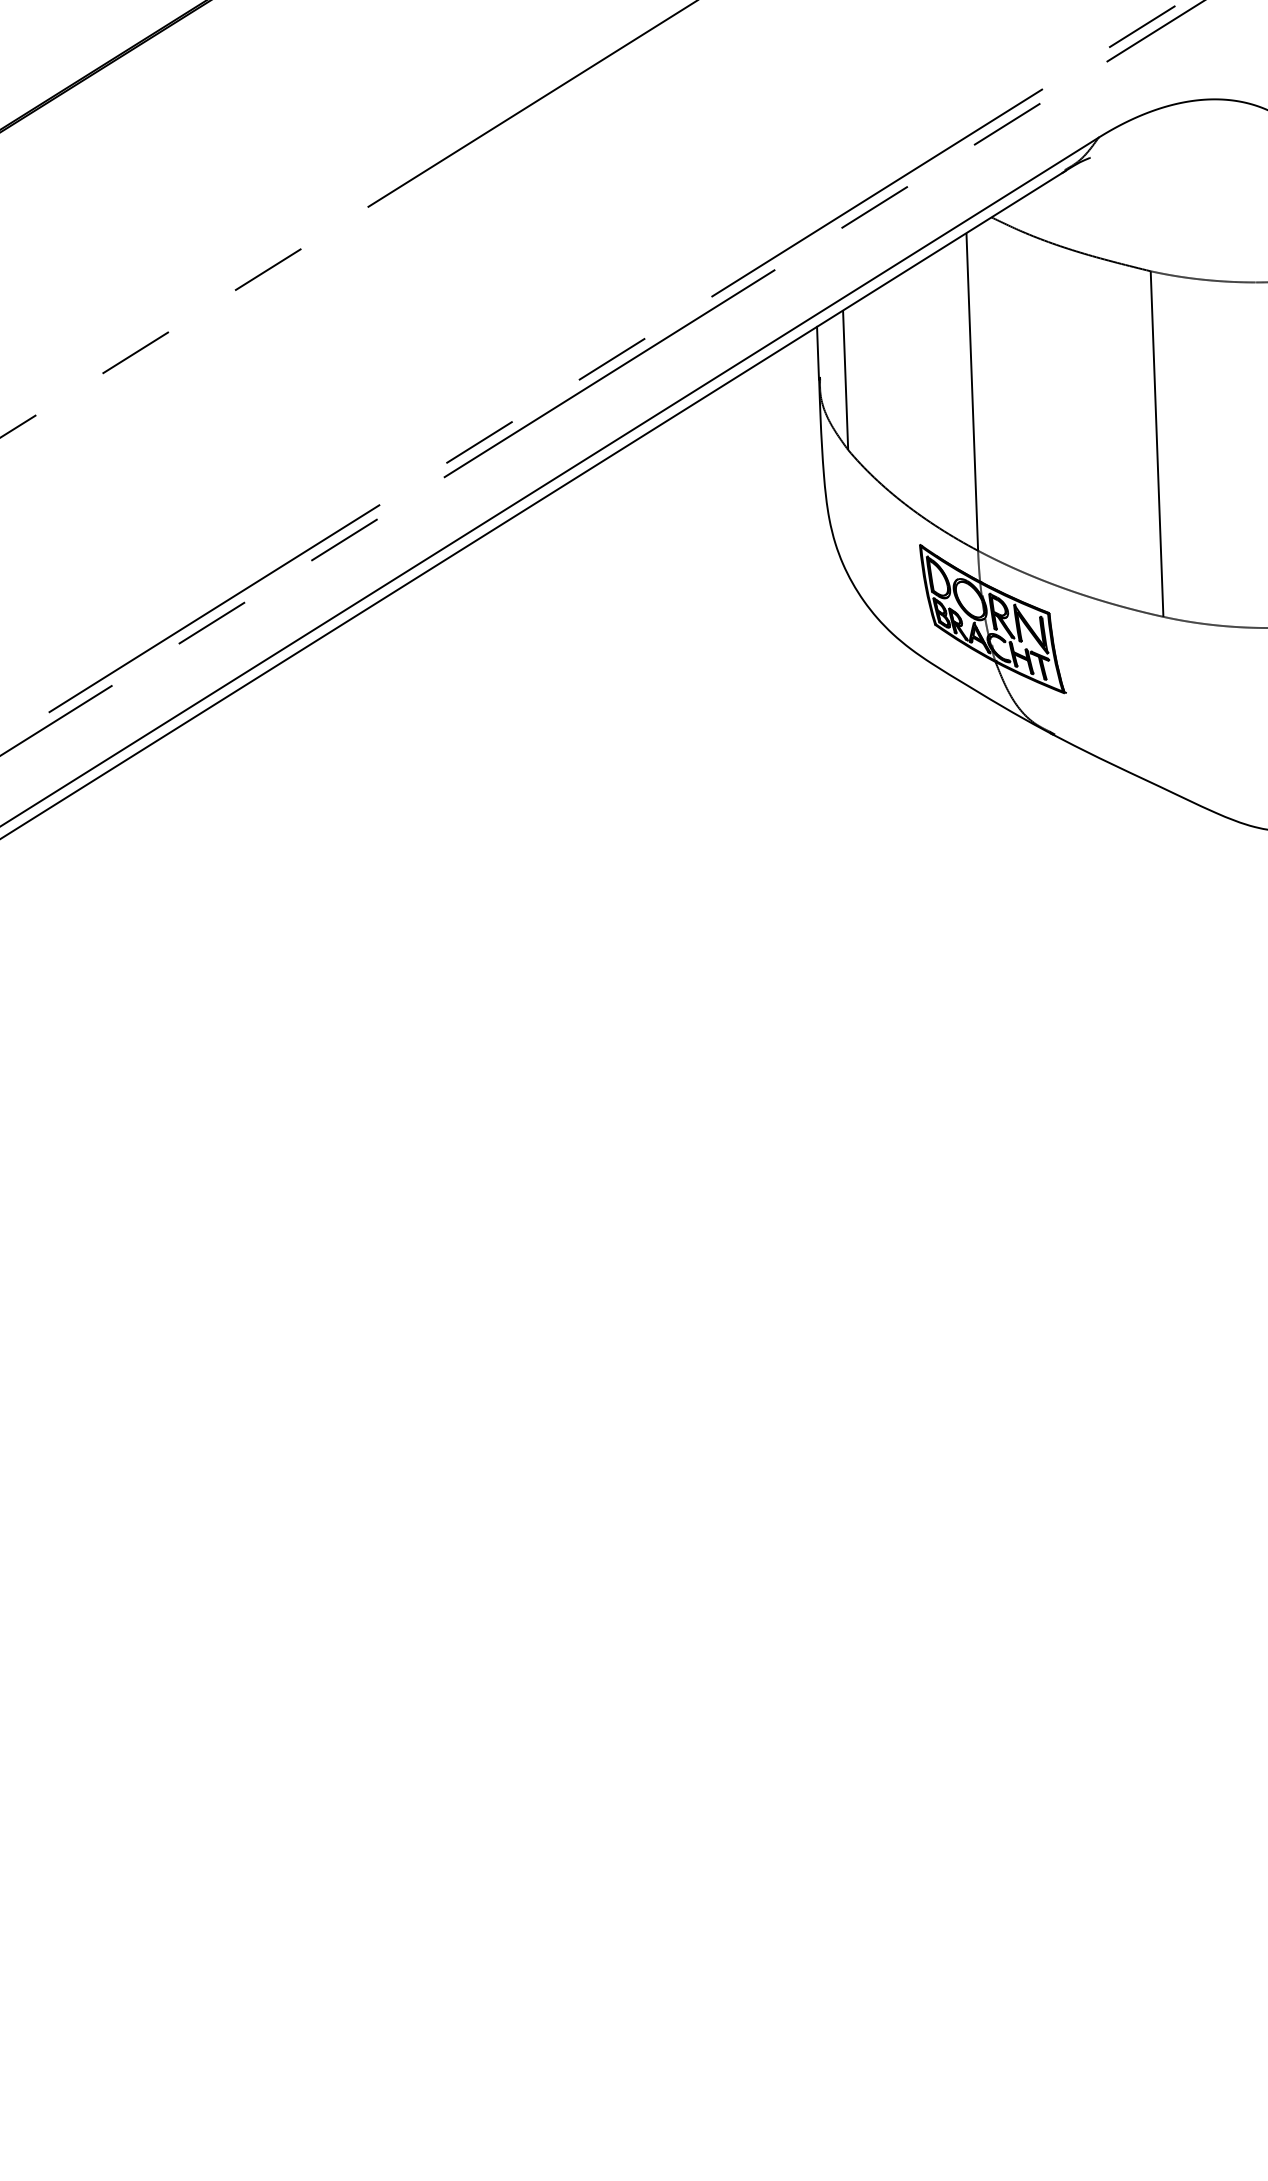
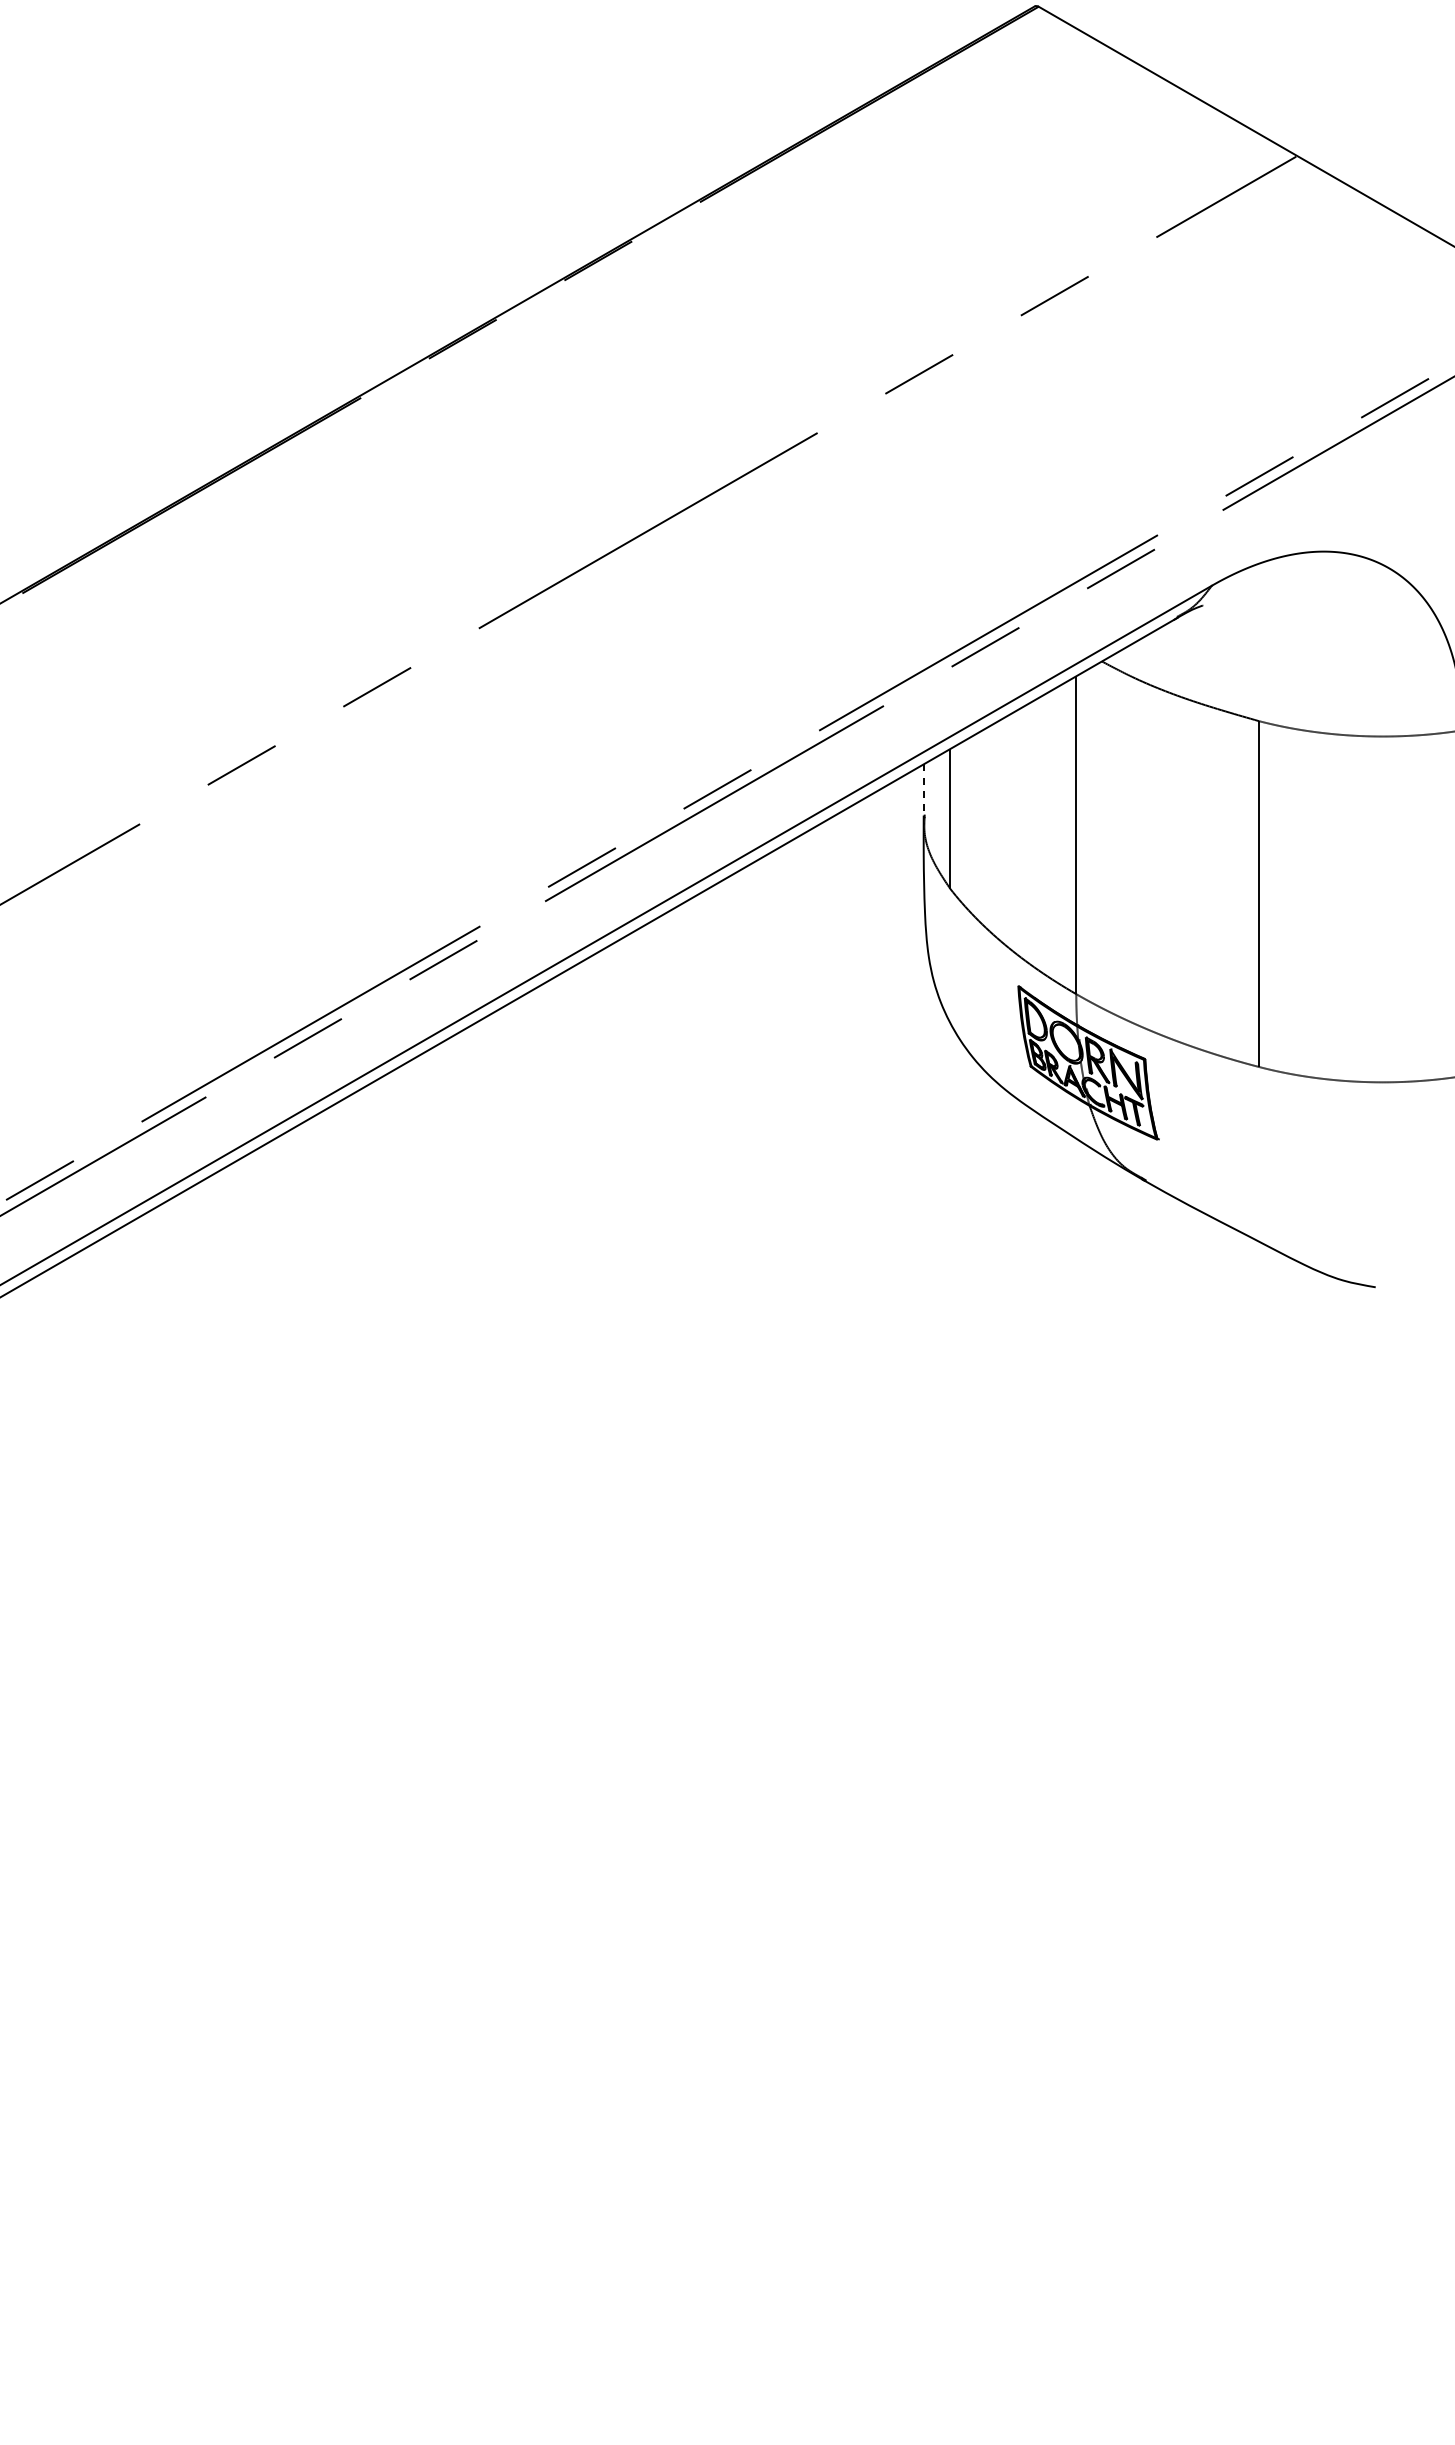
line: (817, 353) -> (923, 791), solid -> dashed

